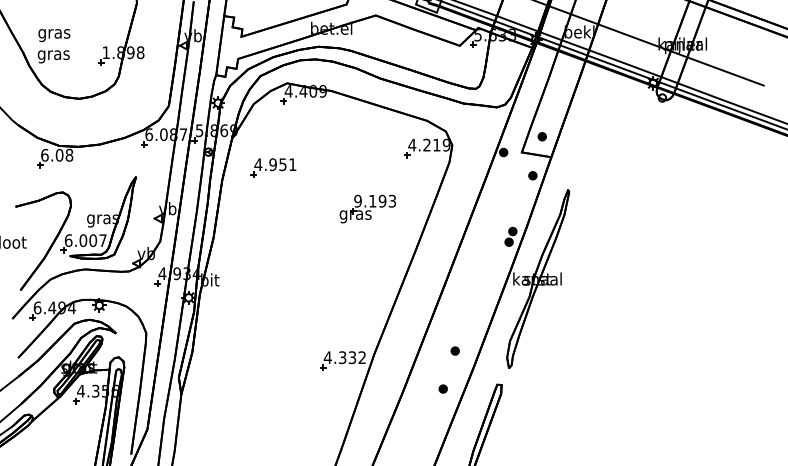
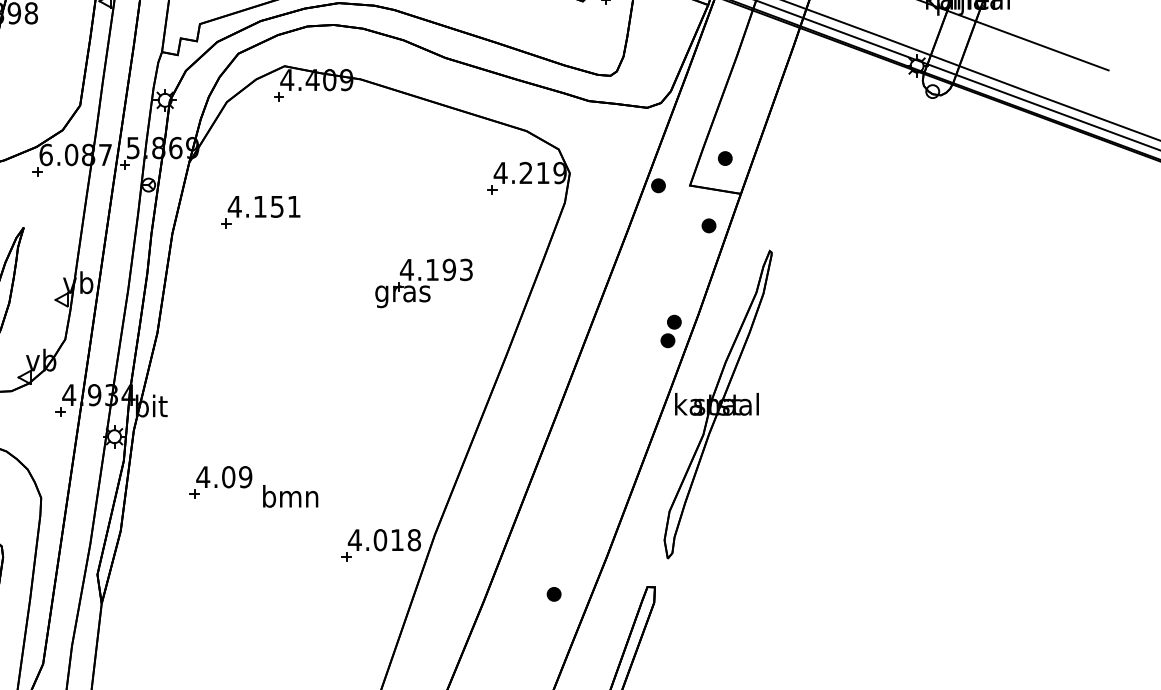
text: (272, 164) -> (259, 206), 4.951 -> 4.151
text: (358, 200) -> (407, 268), 9.193 -> 4.193
part: (269, 326) -> (254, 486), added
part: (454, 350) -> (573, 527), removed
text: (352, 357) -> (397, 539), 4.332 -> 4.018

